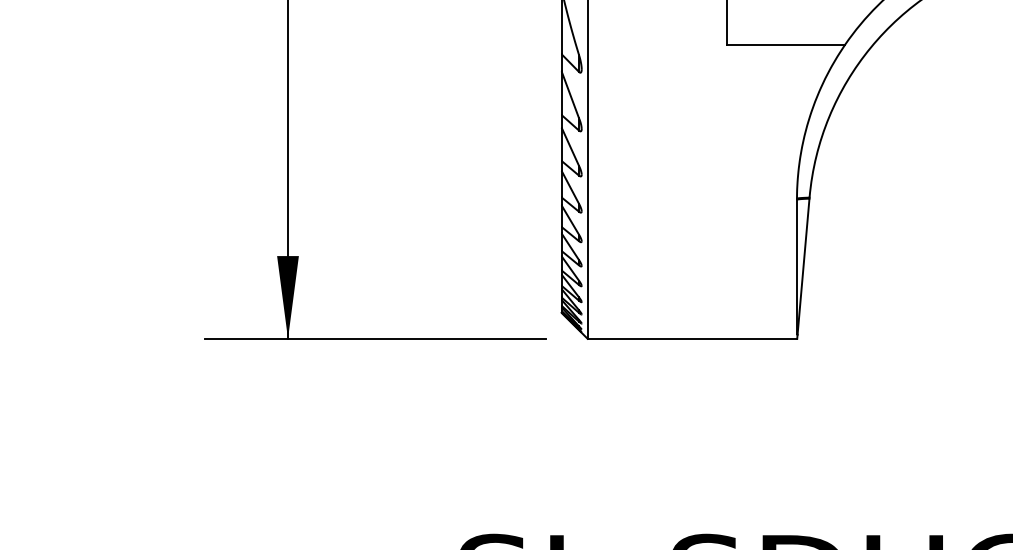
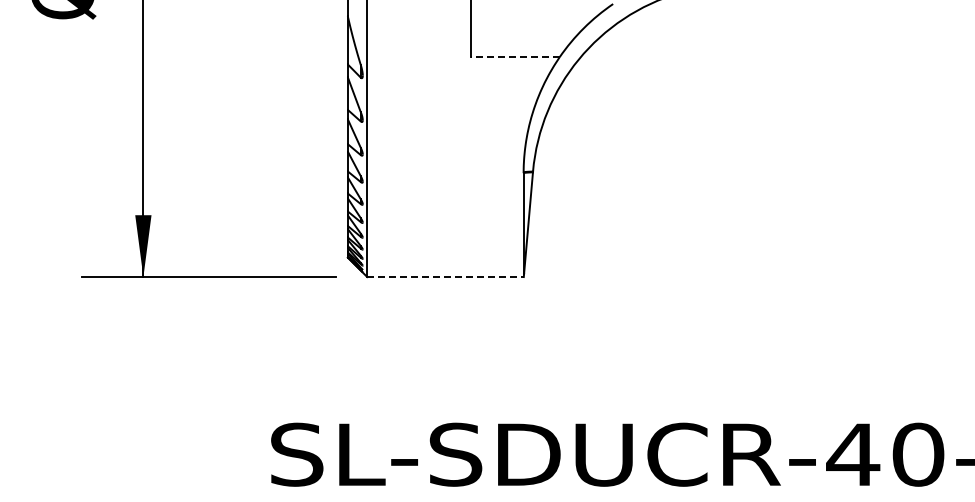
line: (784, 44) -> (514, 57), solid -> dashed
line: (693, 339) -> (446, 277), solid -> dashed

